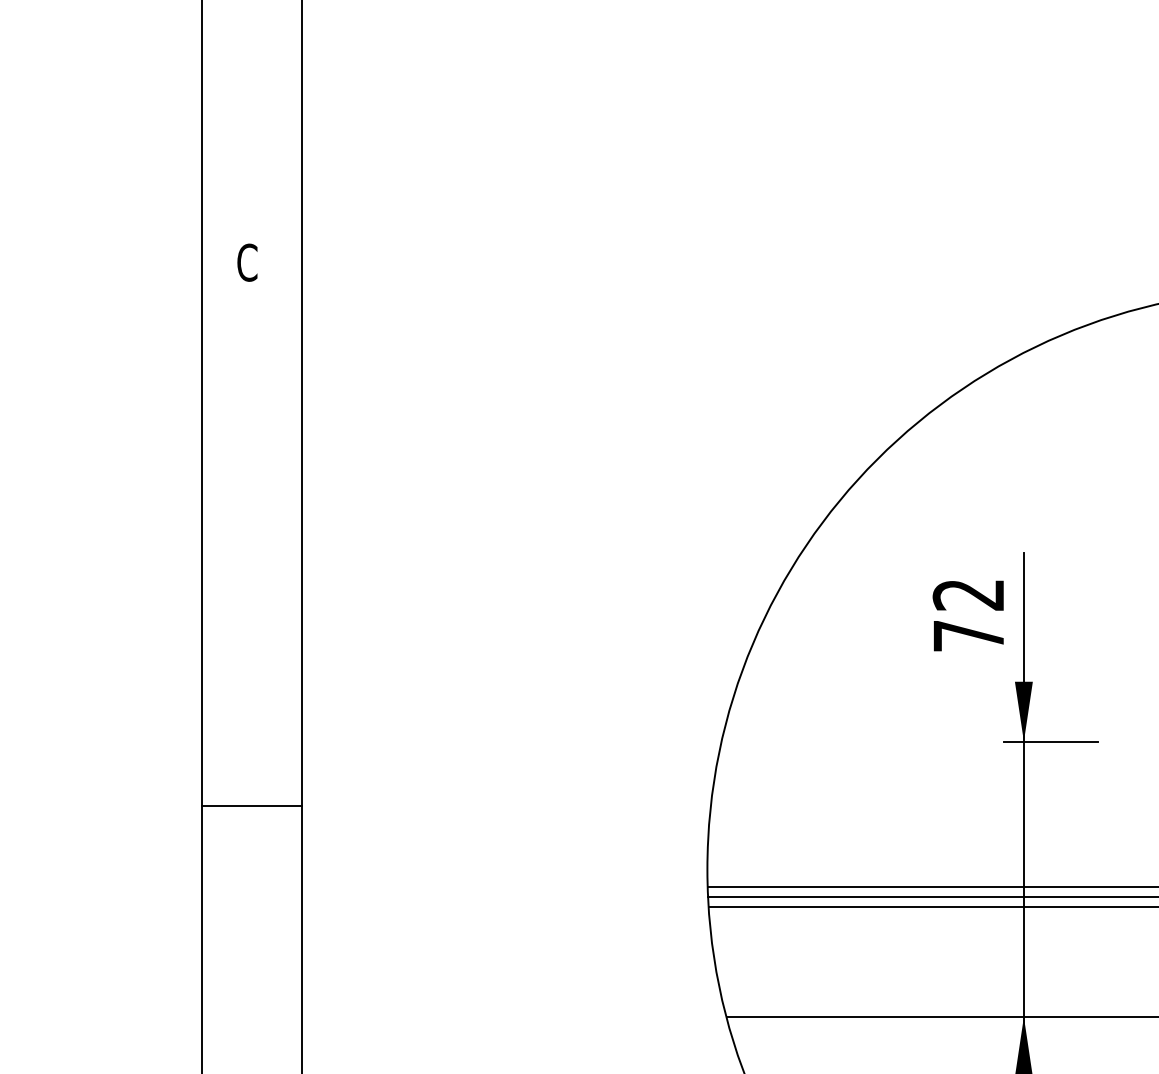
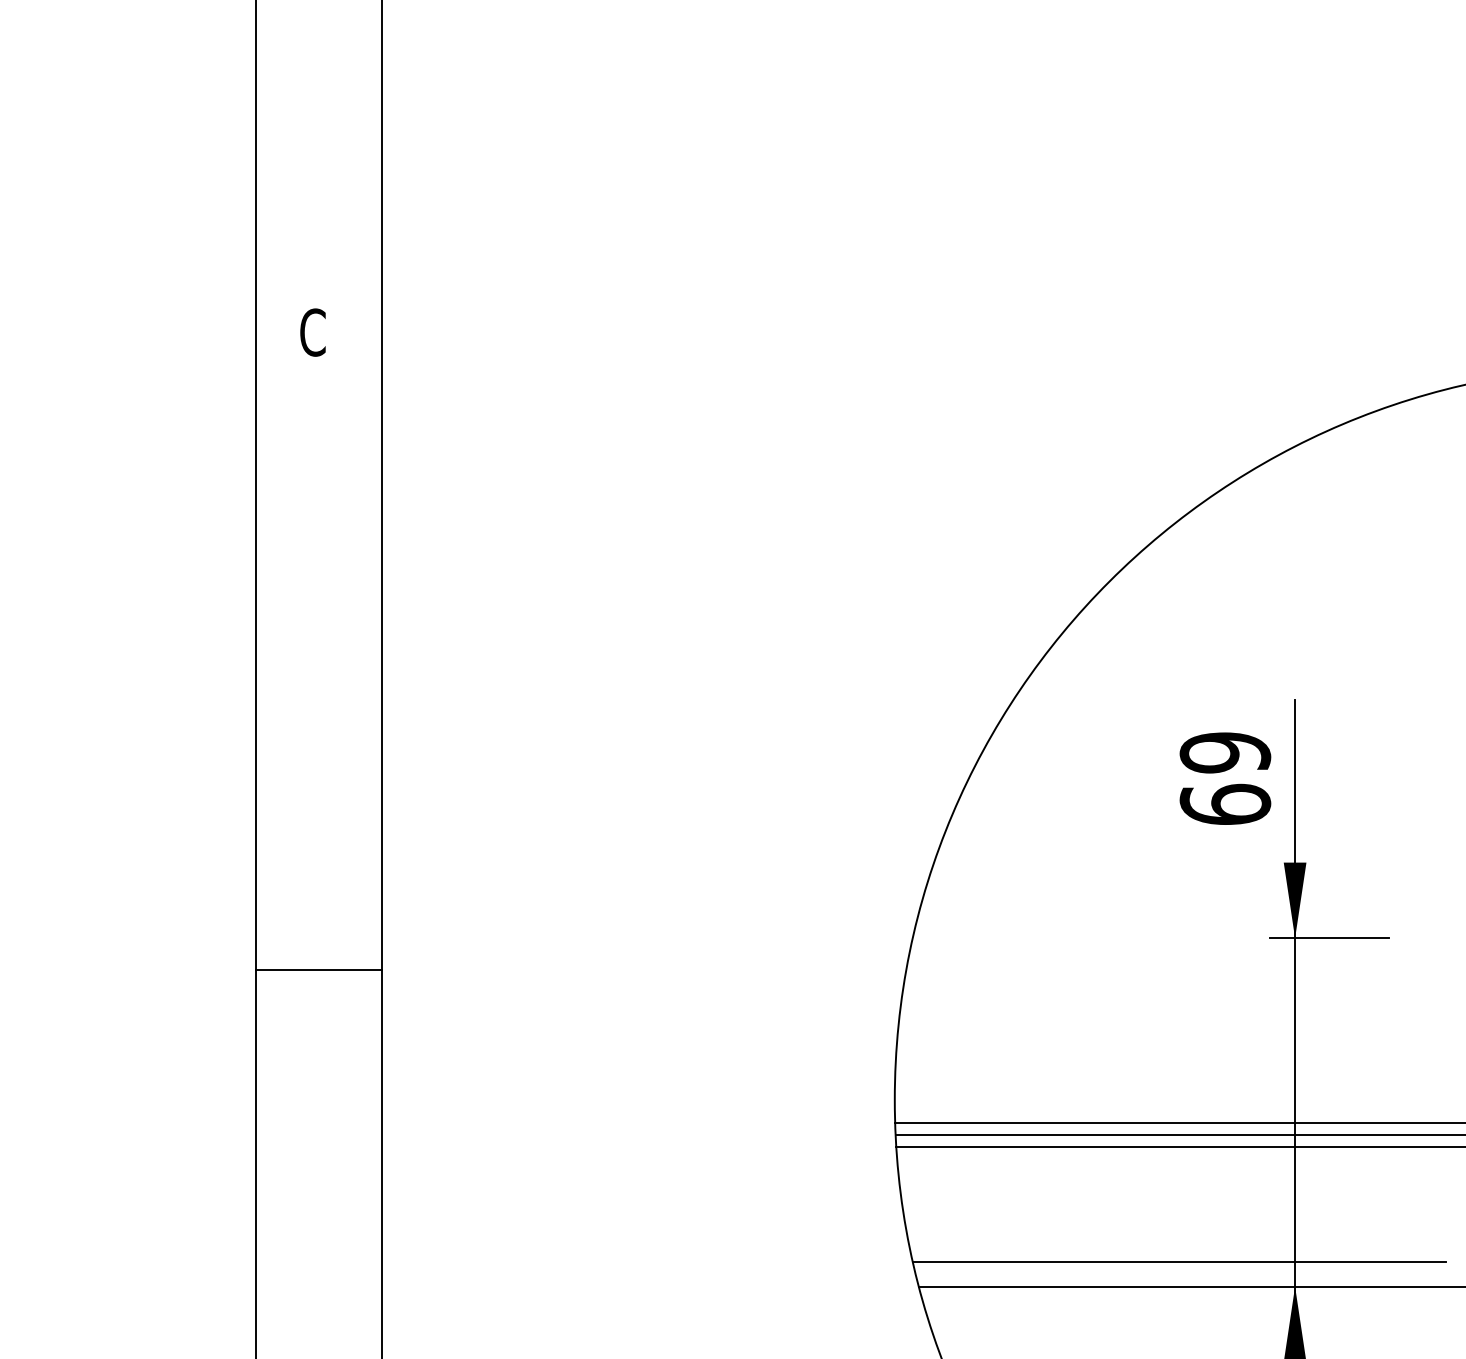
text: (968, 615) -> (1225, 778), 72 -> 69
line: (251, 805) -> (318, 969), moved
line: (931, 997) -> (1178, 1261), added

